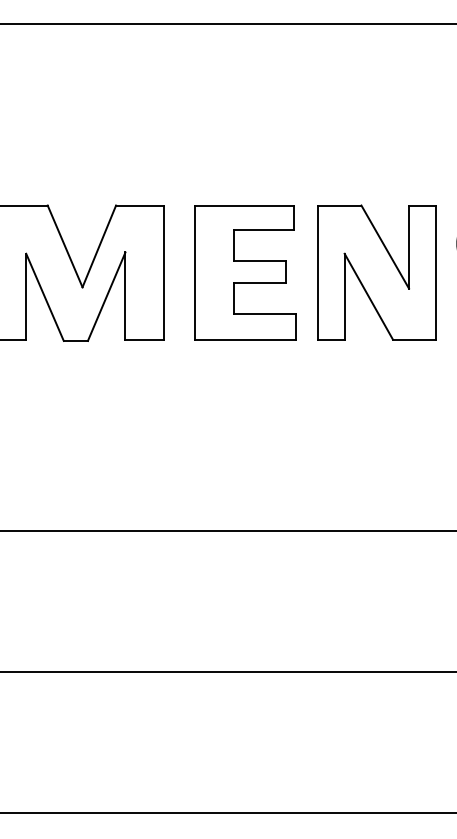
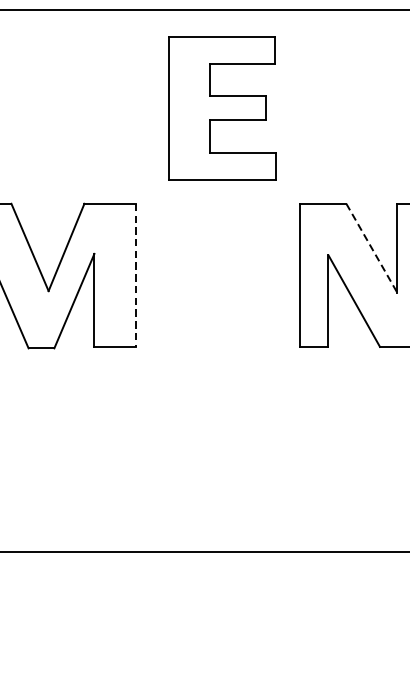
line: (385, 247) -> (372, 248), solid -> dashed
part: (245, 272) -> (222, 108), moved
line: (164, 273) -> (136, 276), solid -> dashed

